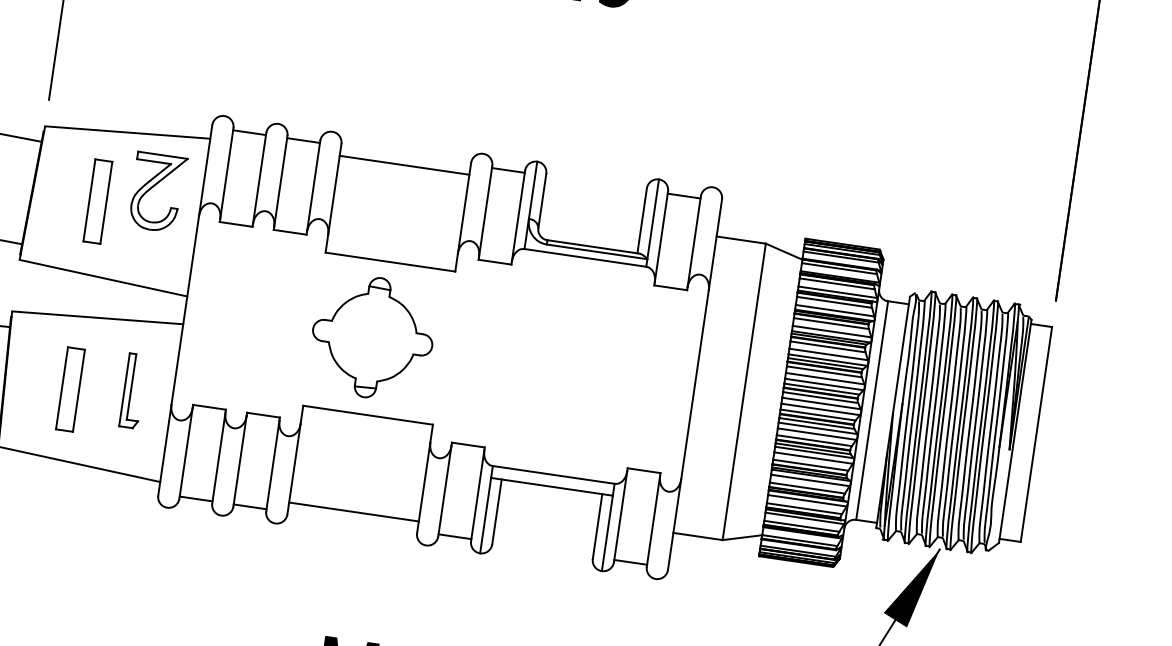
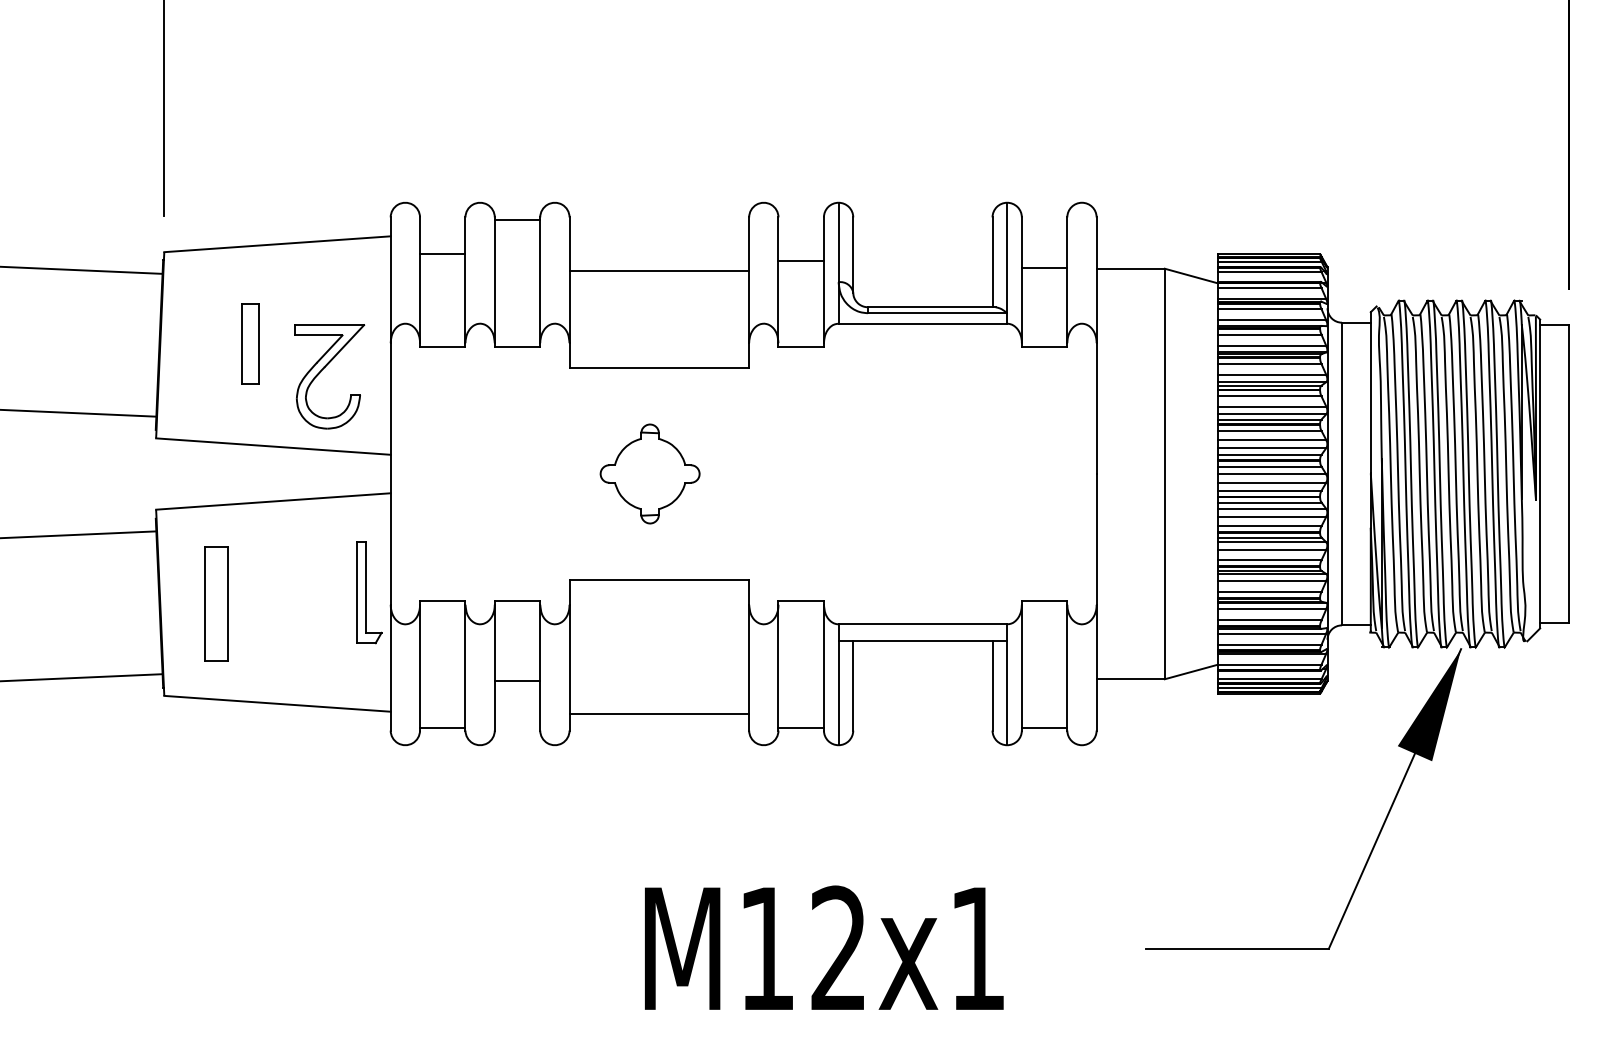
line: (249, 132) -> (442, 254), moved
line: (404, 165) -> (659, 270), moved
line: (507, 170) -> (800, 261), moved
part: (153, 186) -> (323, 369), moved
line: (684, 196) -> (1044, 268), moved
part: (97, 201) -> (250, 343), size x0.7
part: (372, 337) -> (649, 473), size x0.6
part: (70, 389) -> (216, 603), moved
part: (133, 390) -> (369, 592), moved
line: (250, 506) -> (517, 680), moved

